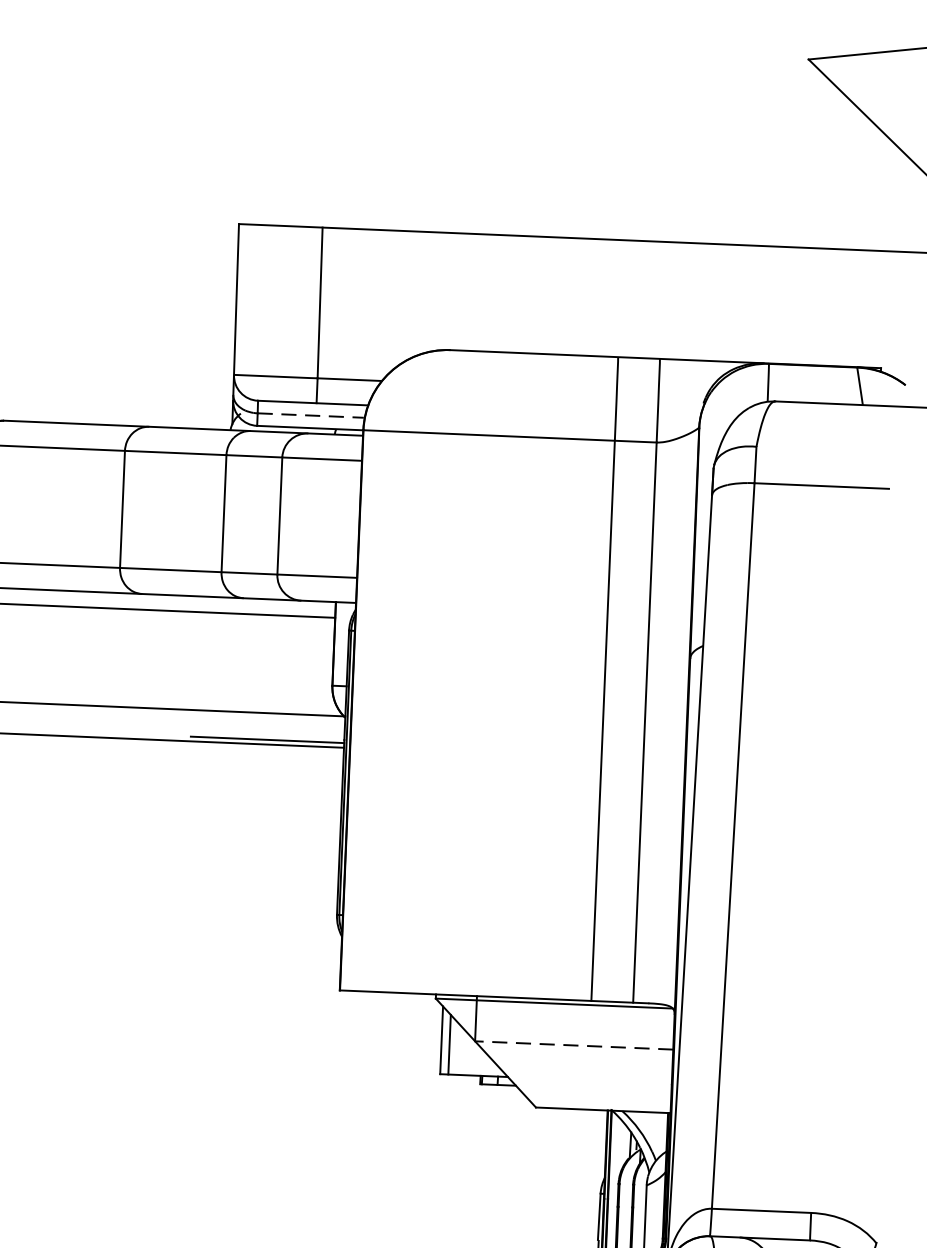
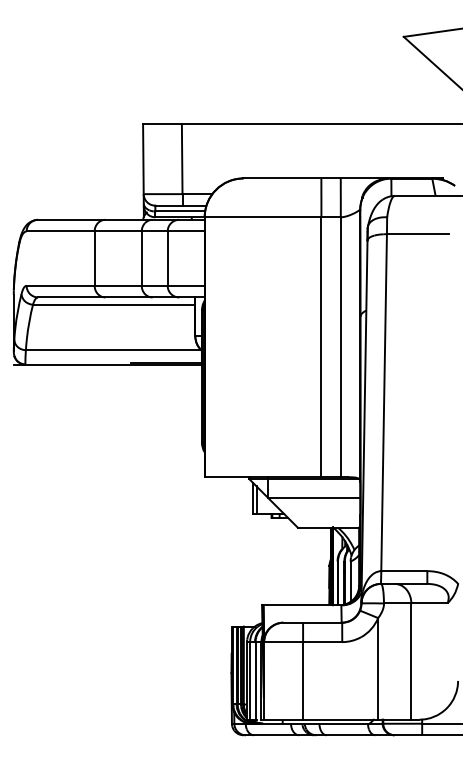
line: (311, 415) -> (180, 211), dashed -> solid
line: (574, 1046) -> (314, 498), dashed -> solid

